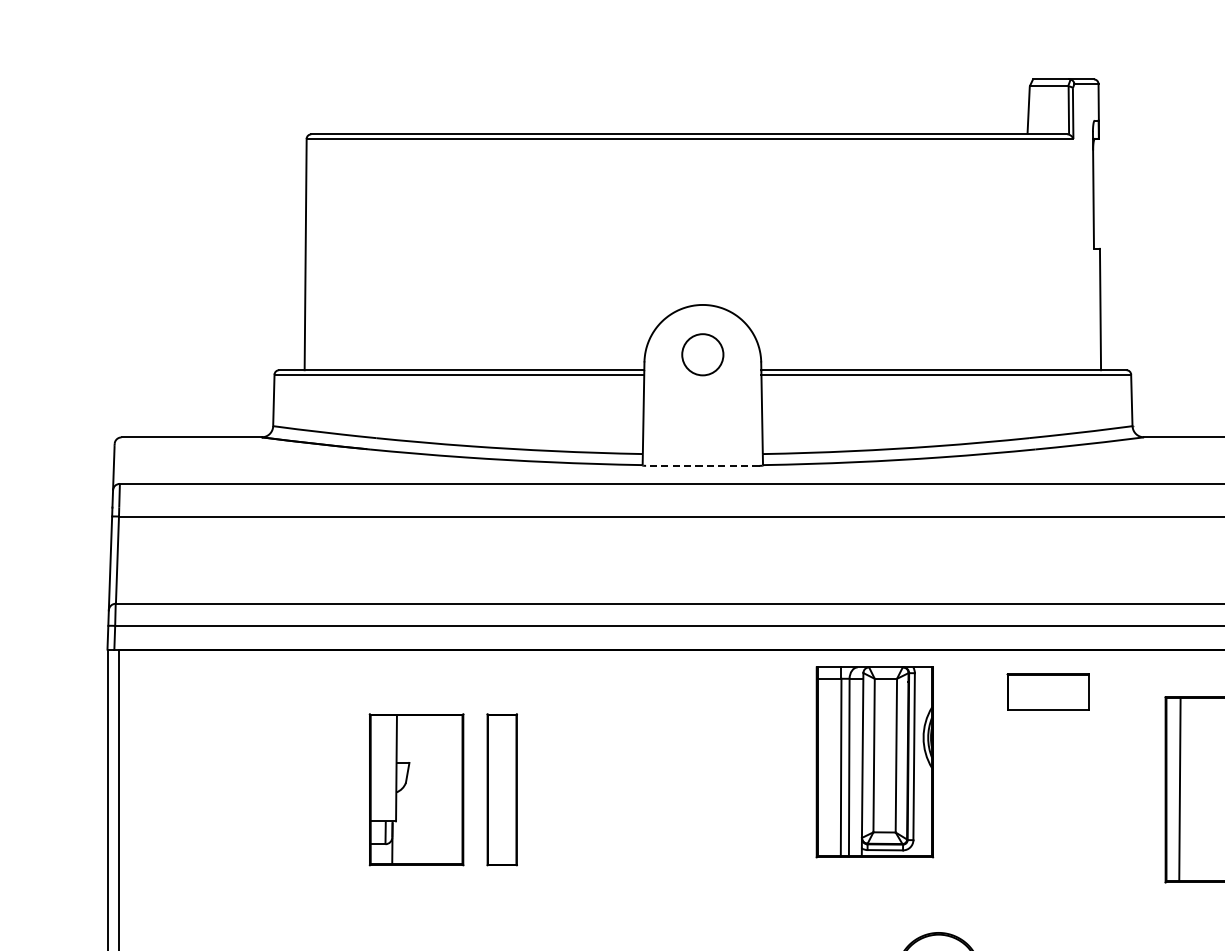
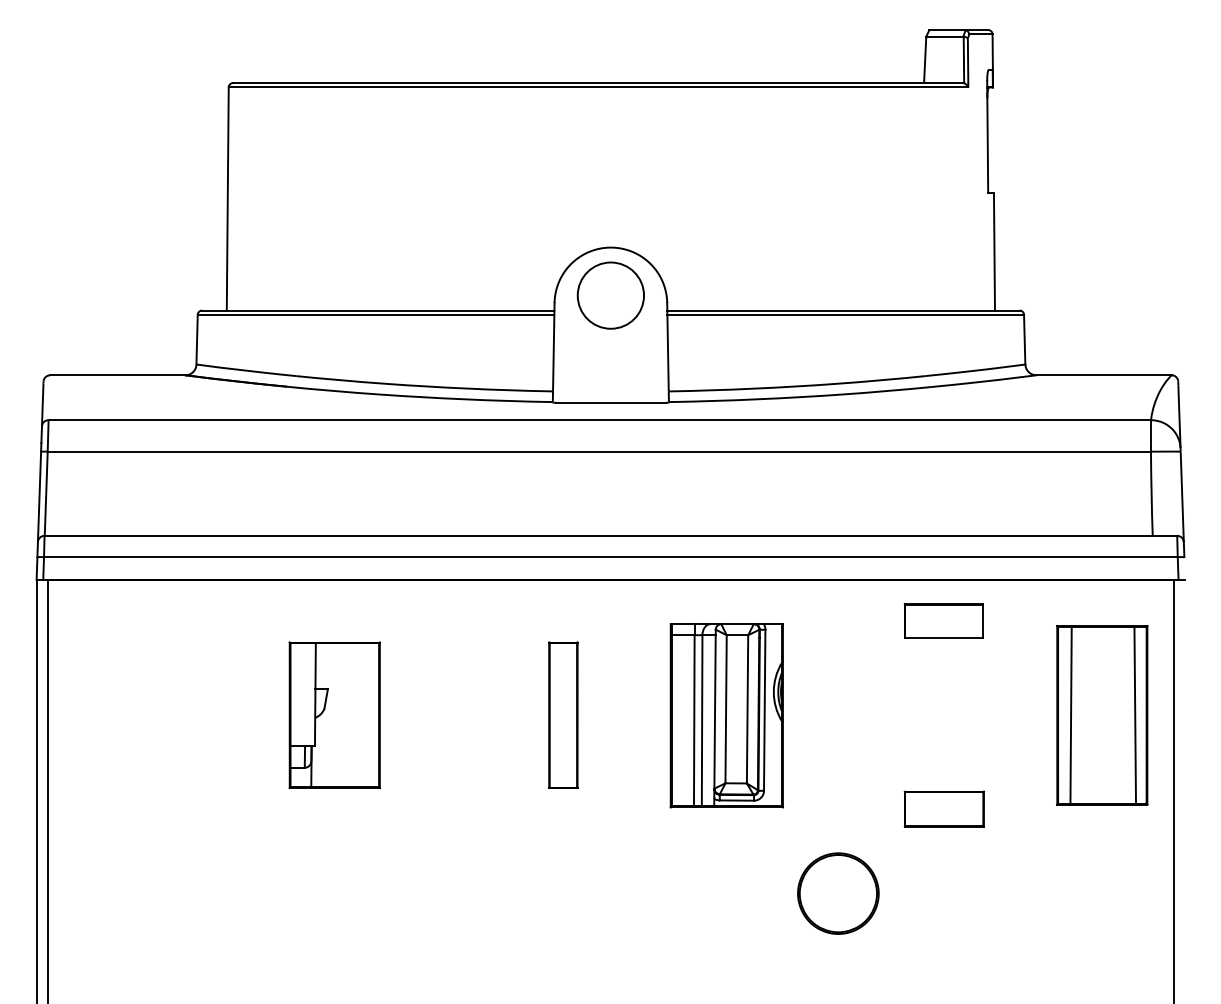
circle: (702, 354) -> (610, 295), size x1.67
line: (702, 465) -> (610, 402), dashed -> solid
part: (874, 762) -> (726, 715), moved
part: (502, 788) -> (563, 714), moved
part: (1047, 886) -> (943, 808), added

